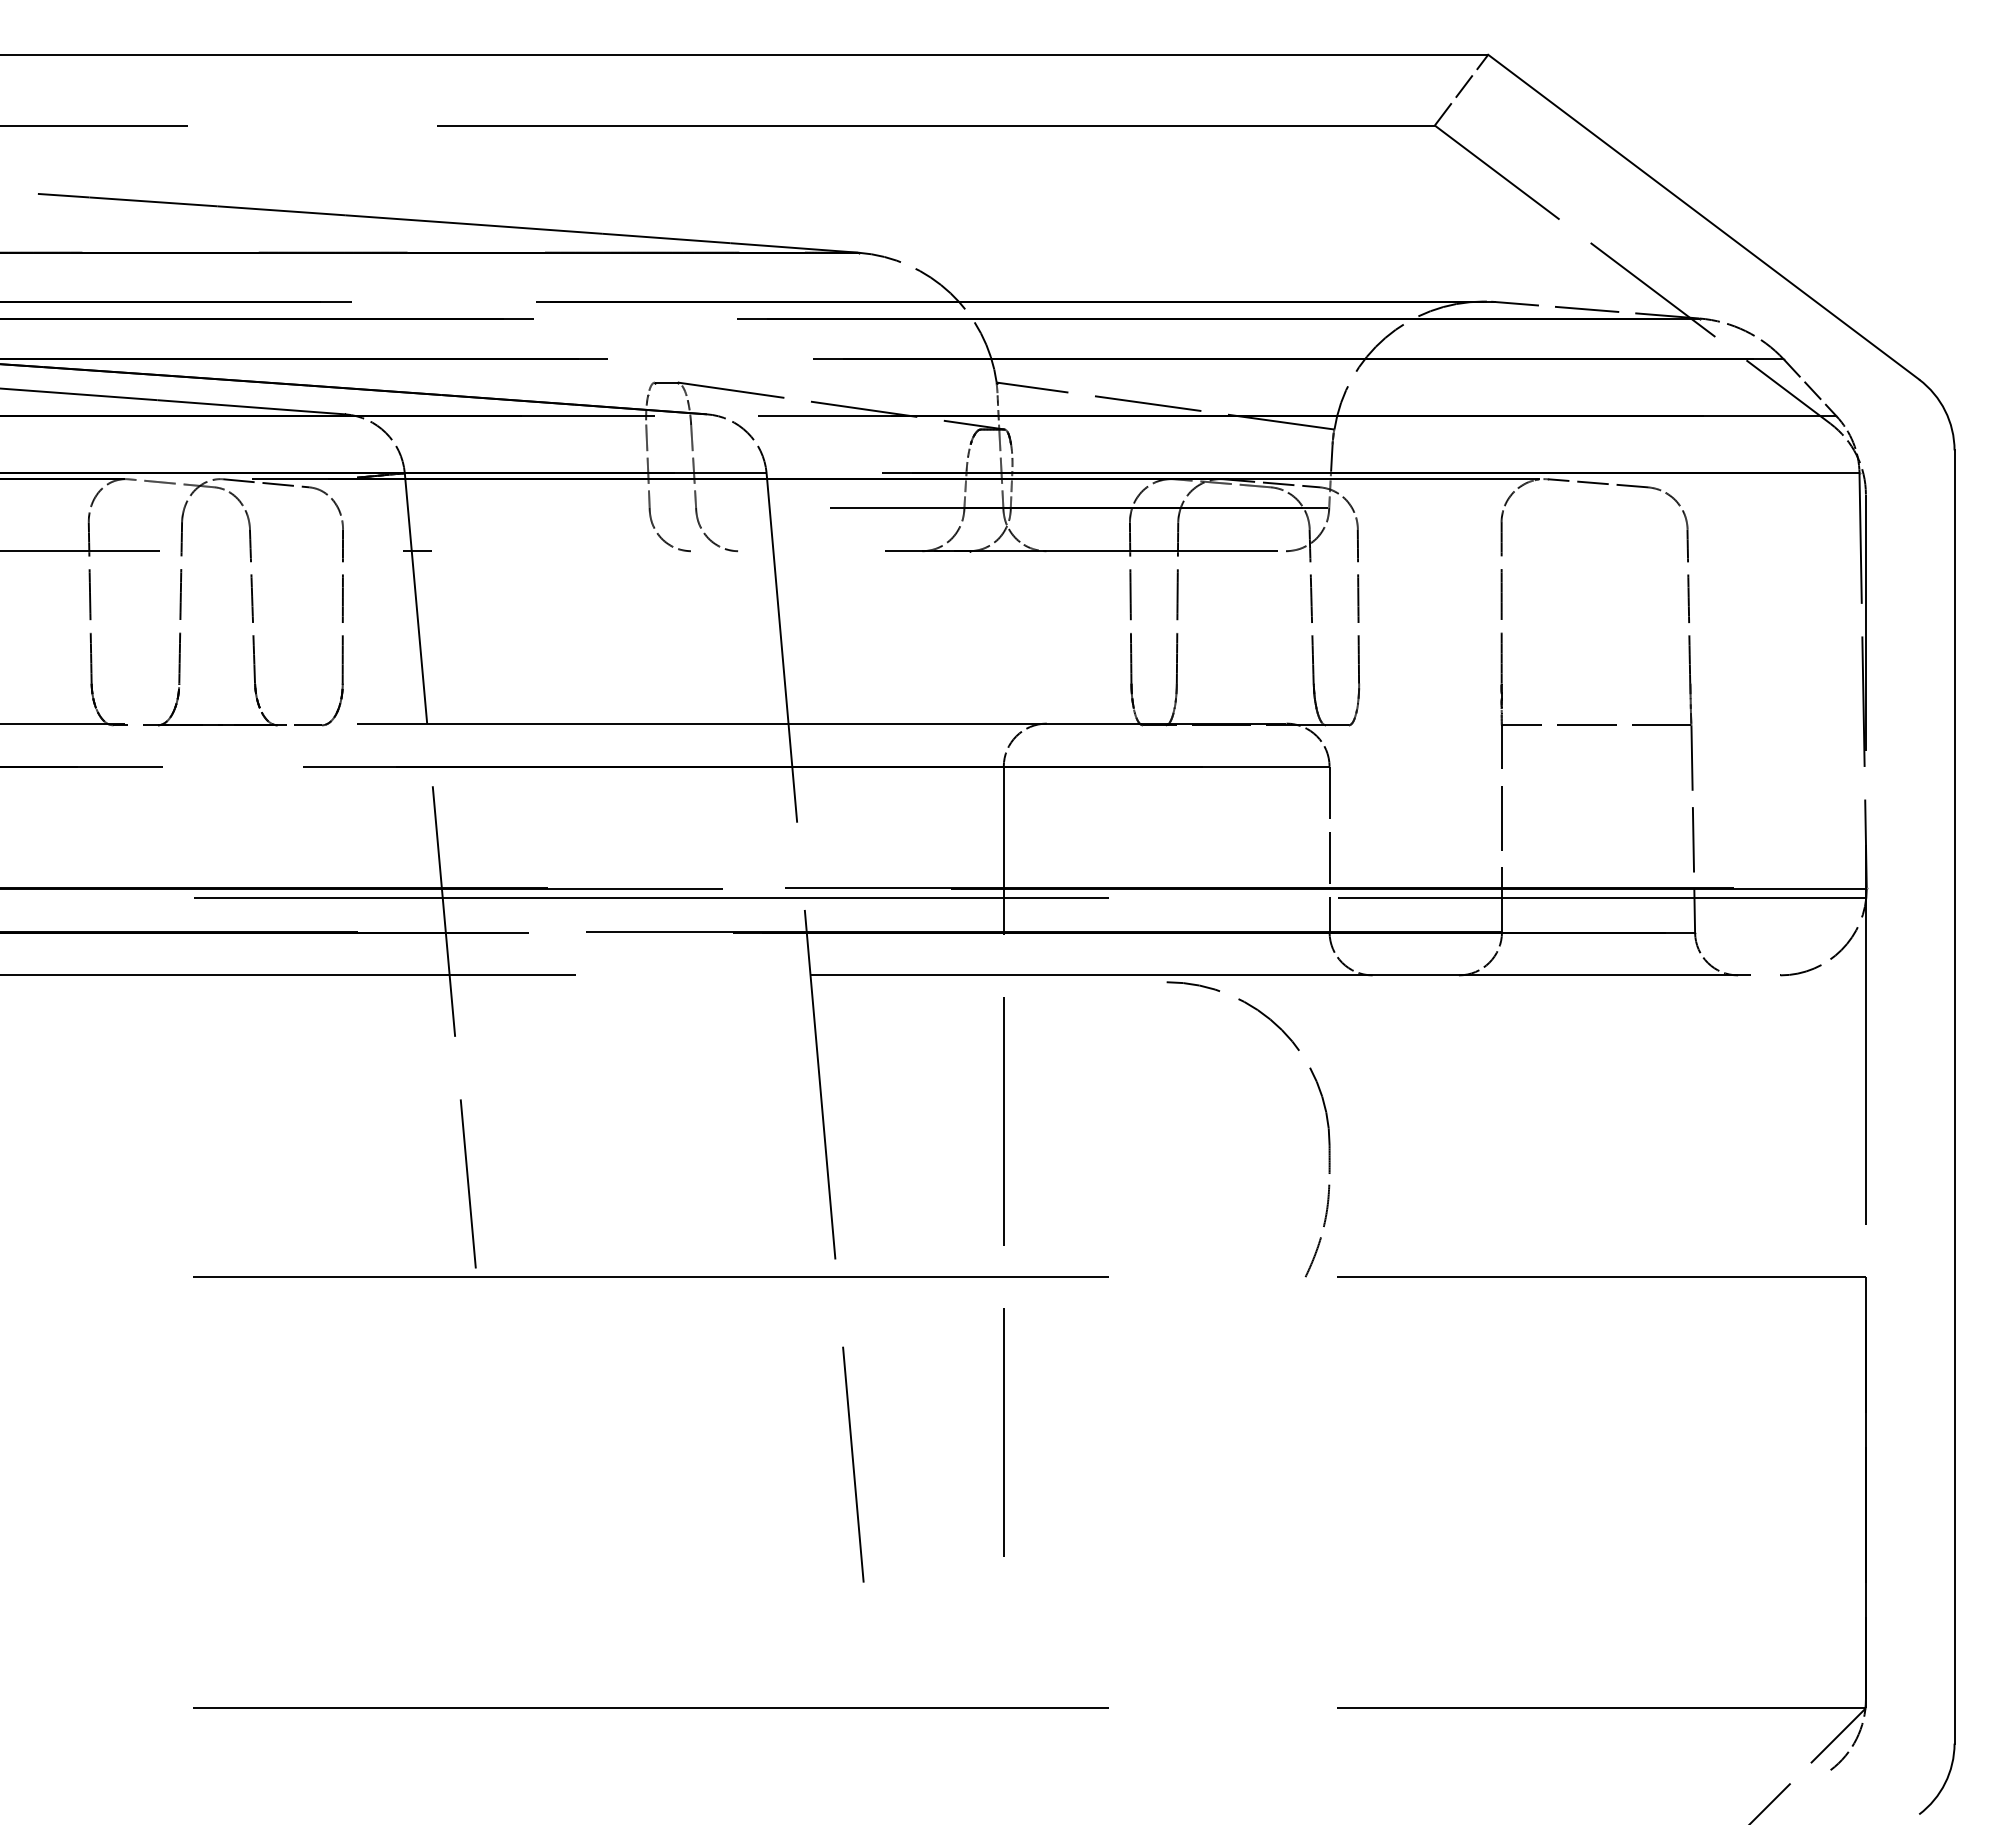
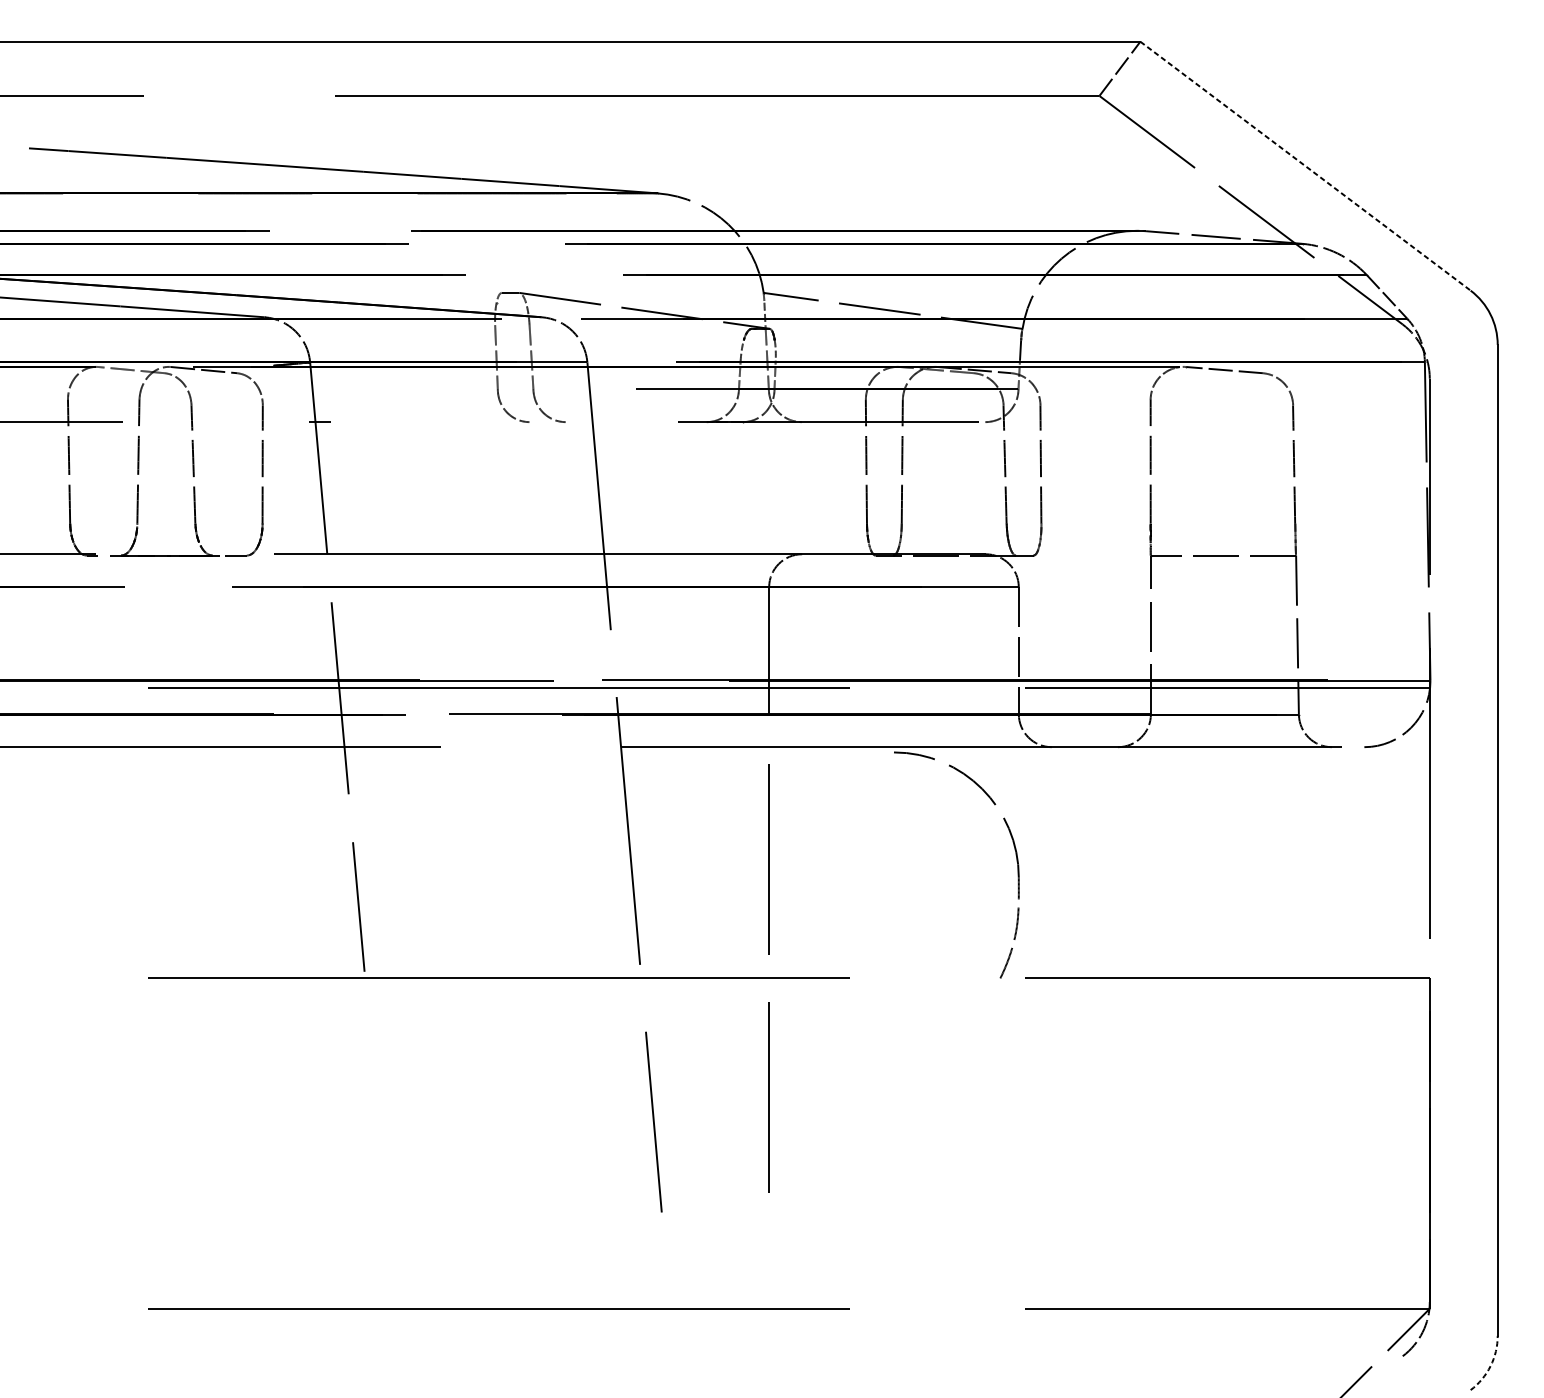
line: (1703, 217) -> (1305, 166), solid -> dashed
arc: (1945, 1783) -> (1490, 1366), solid -> dashed

